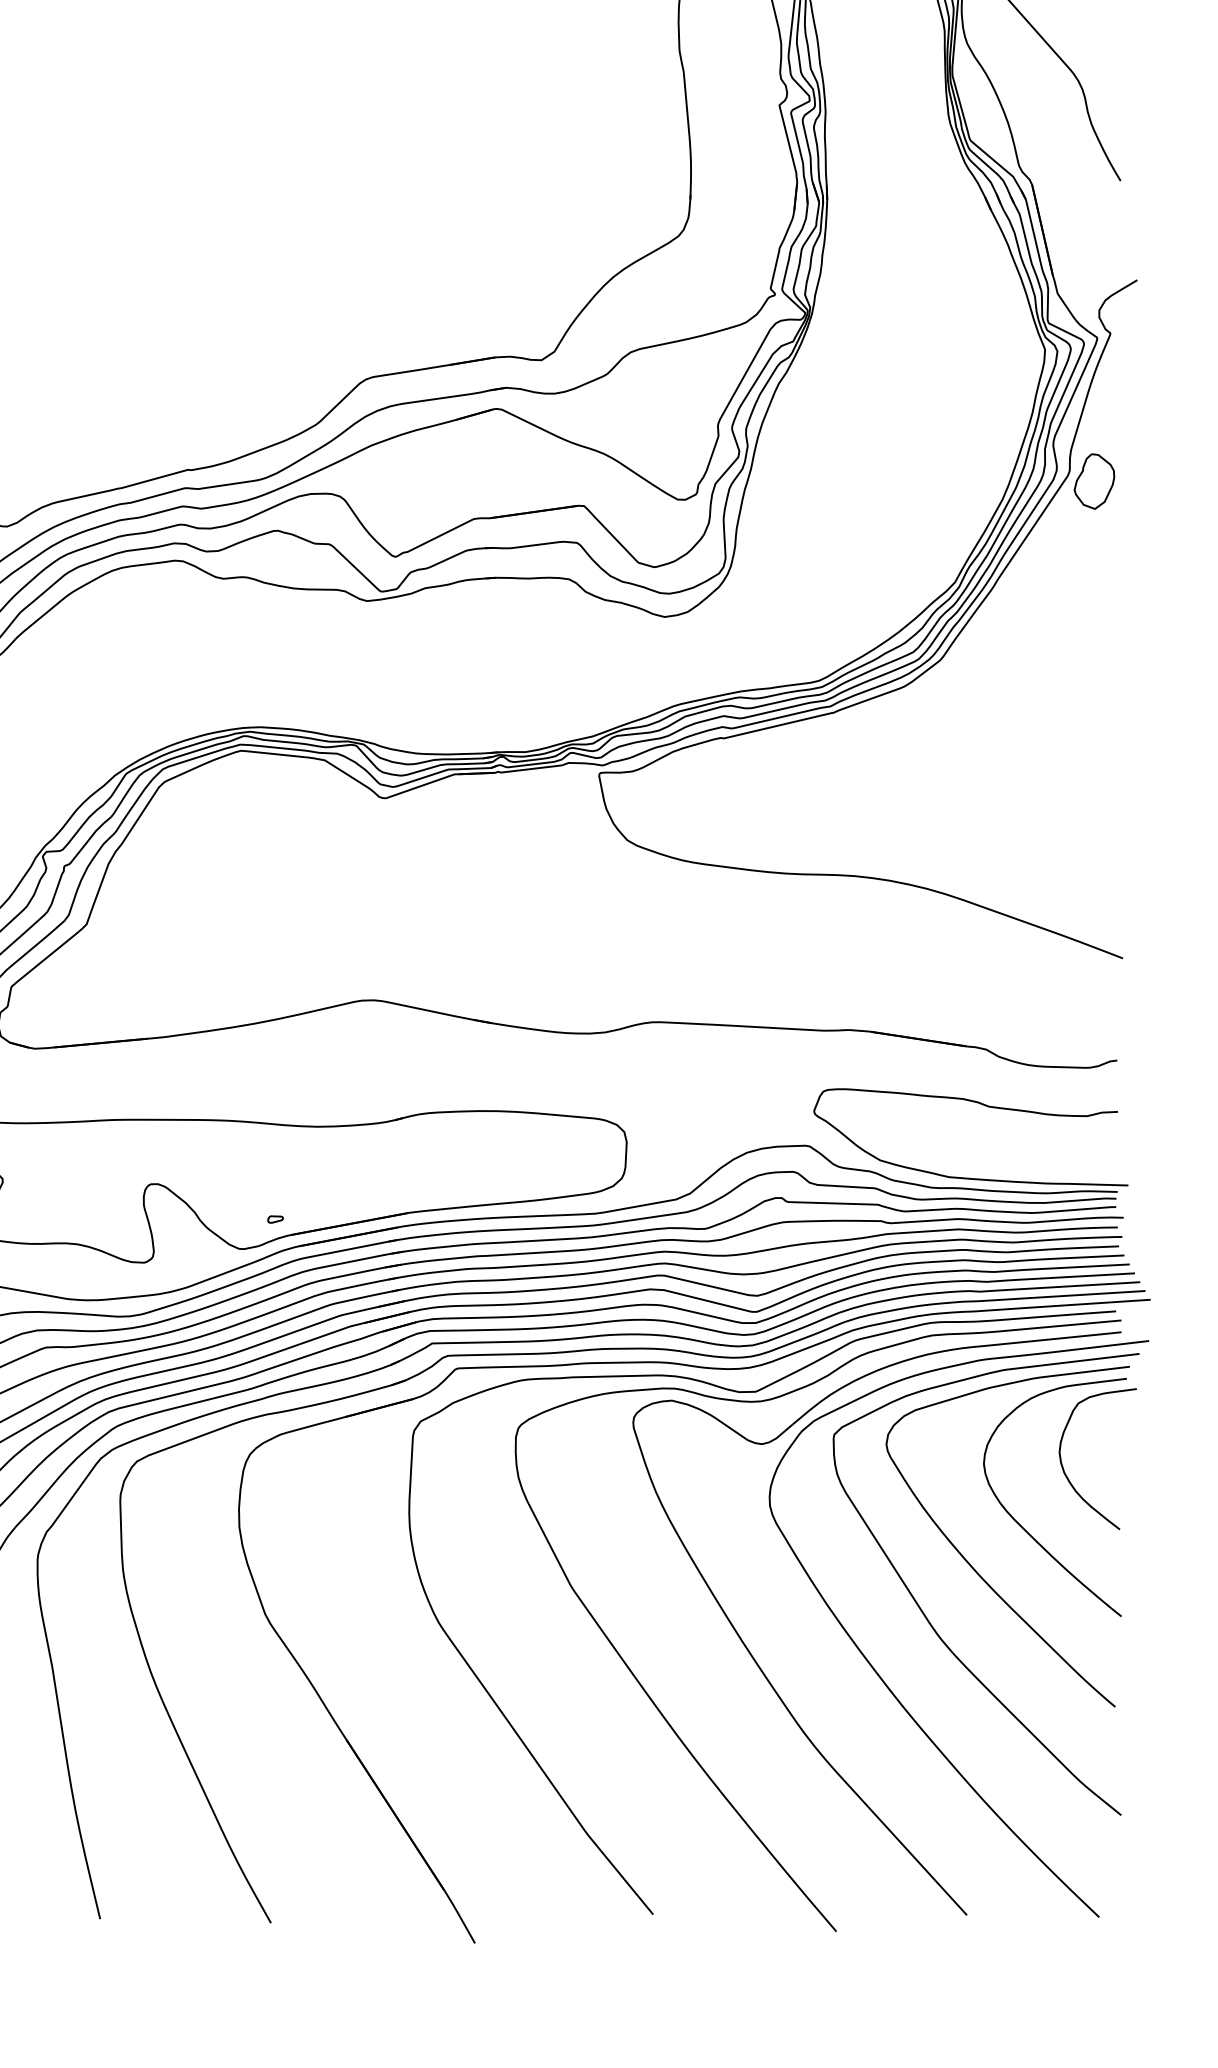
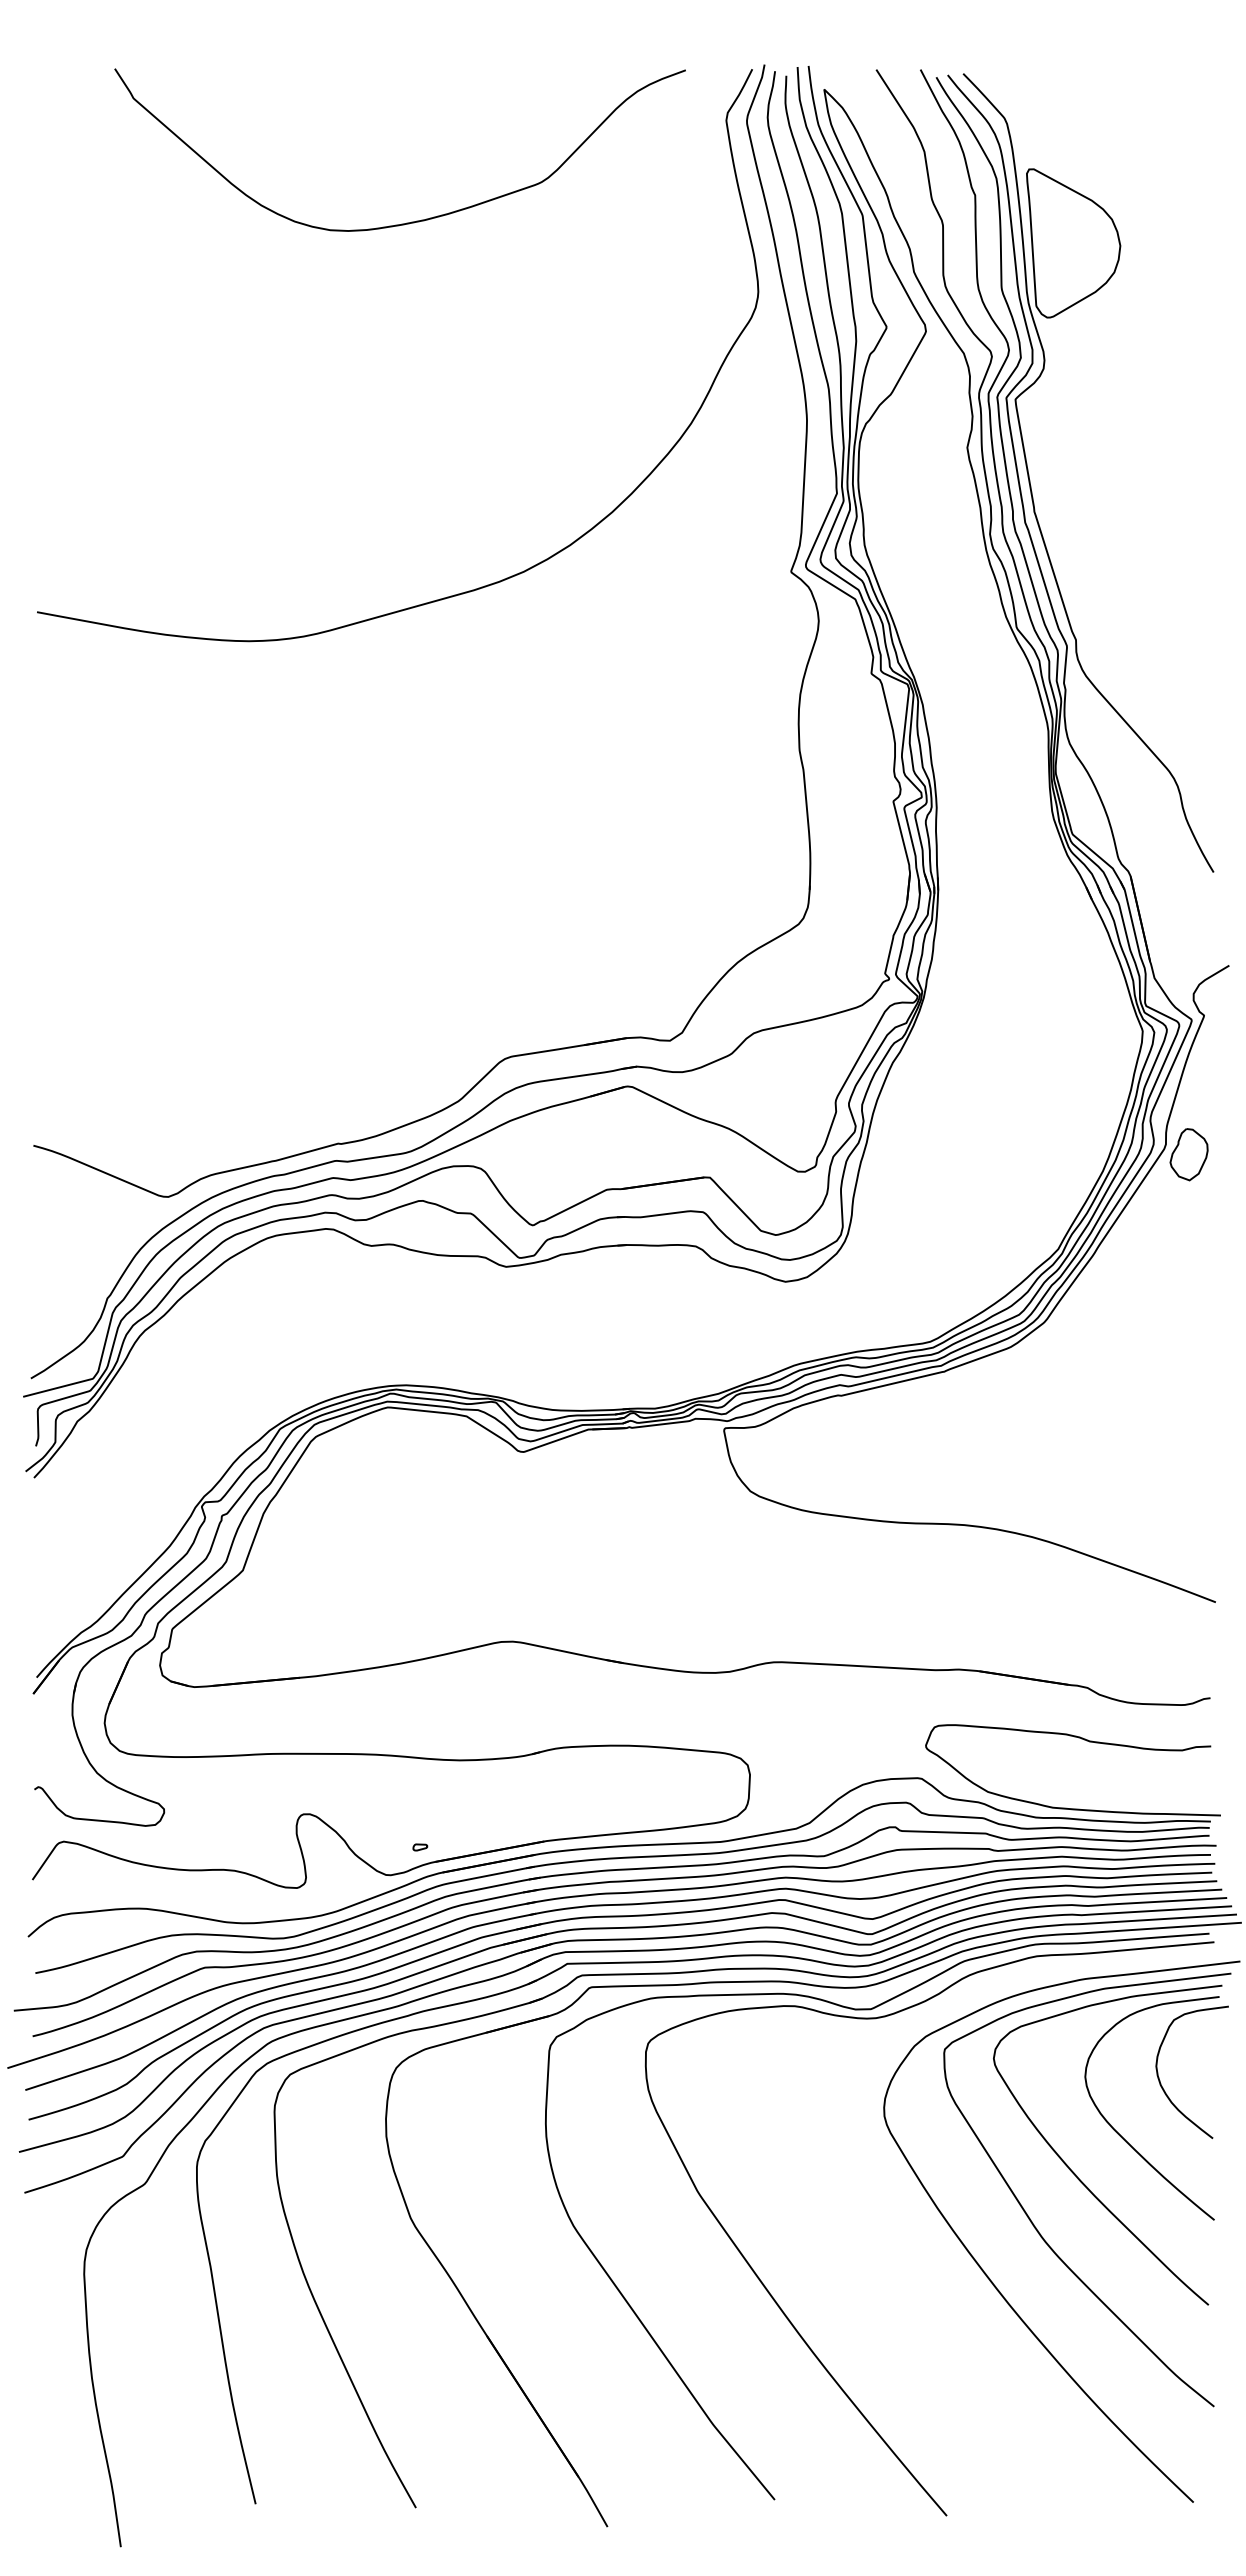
curve: (776, 1690) -> (890, 2289), removed

